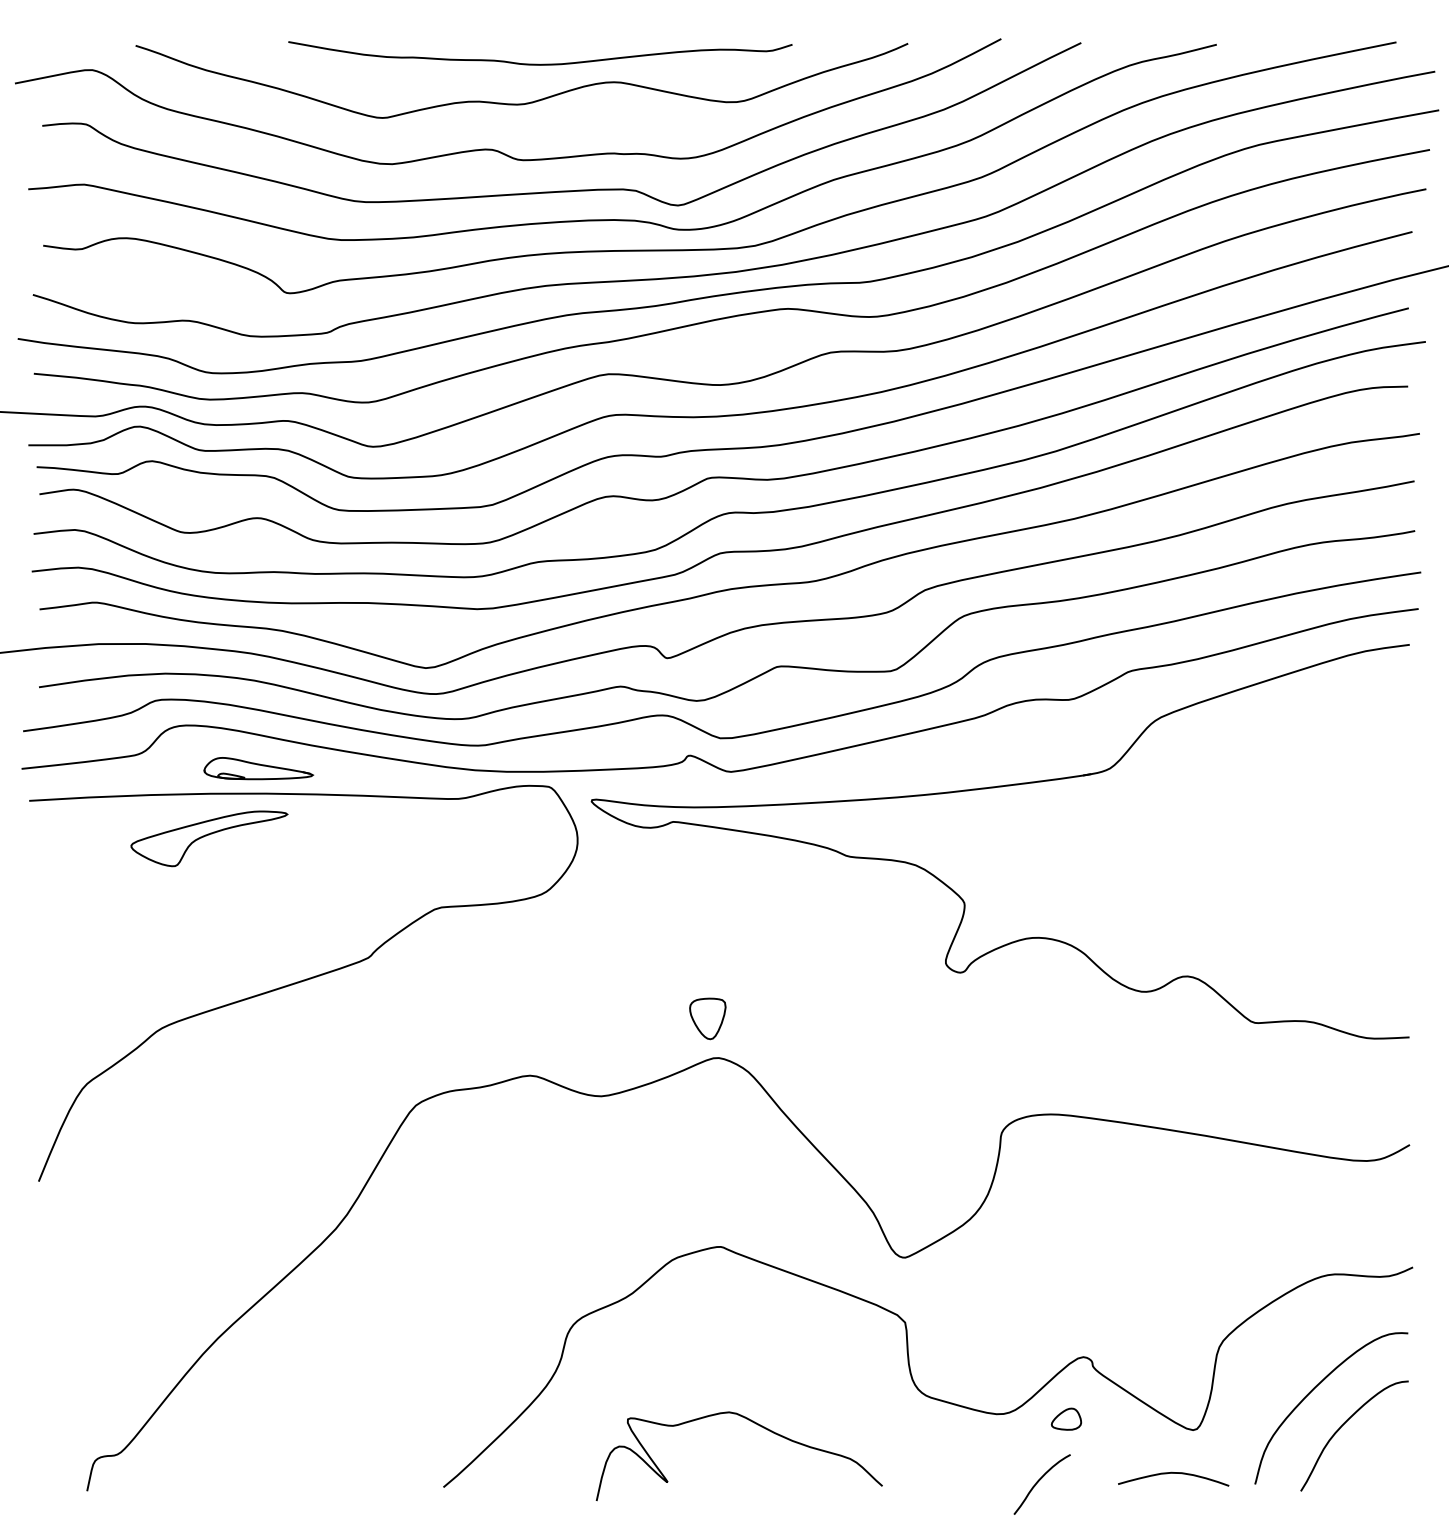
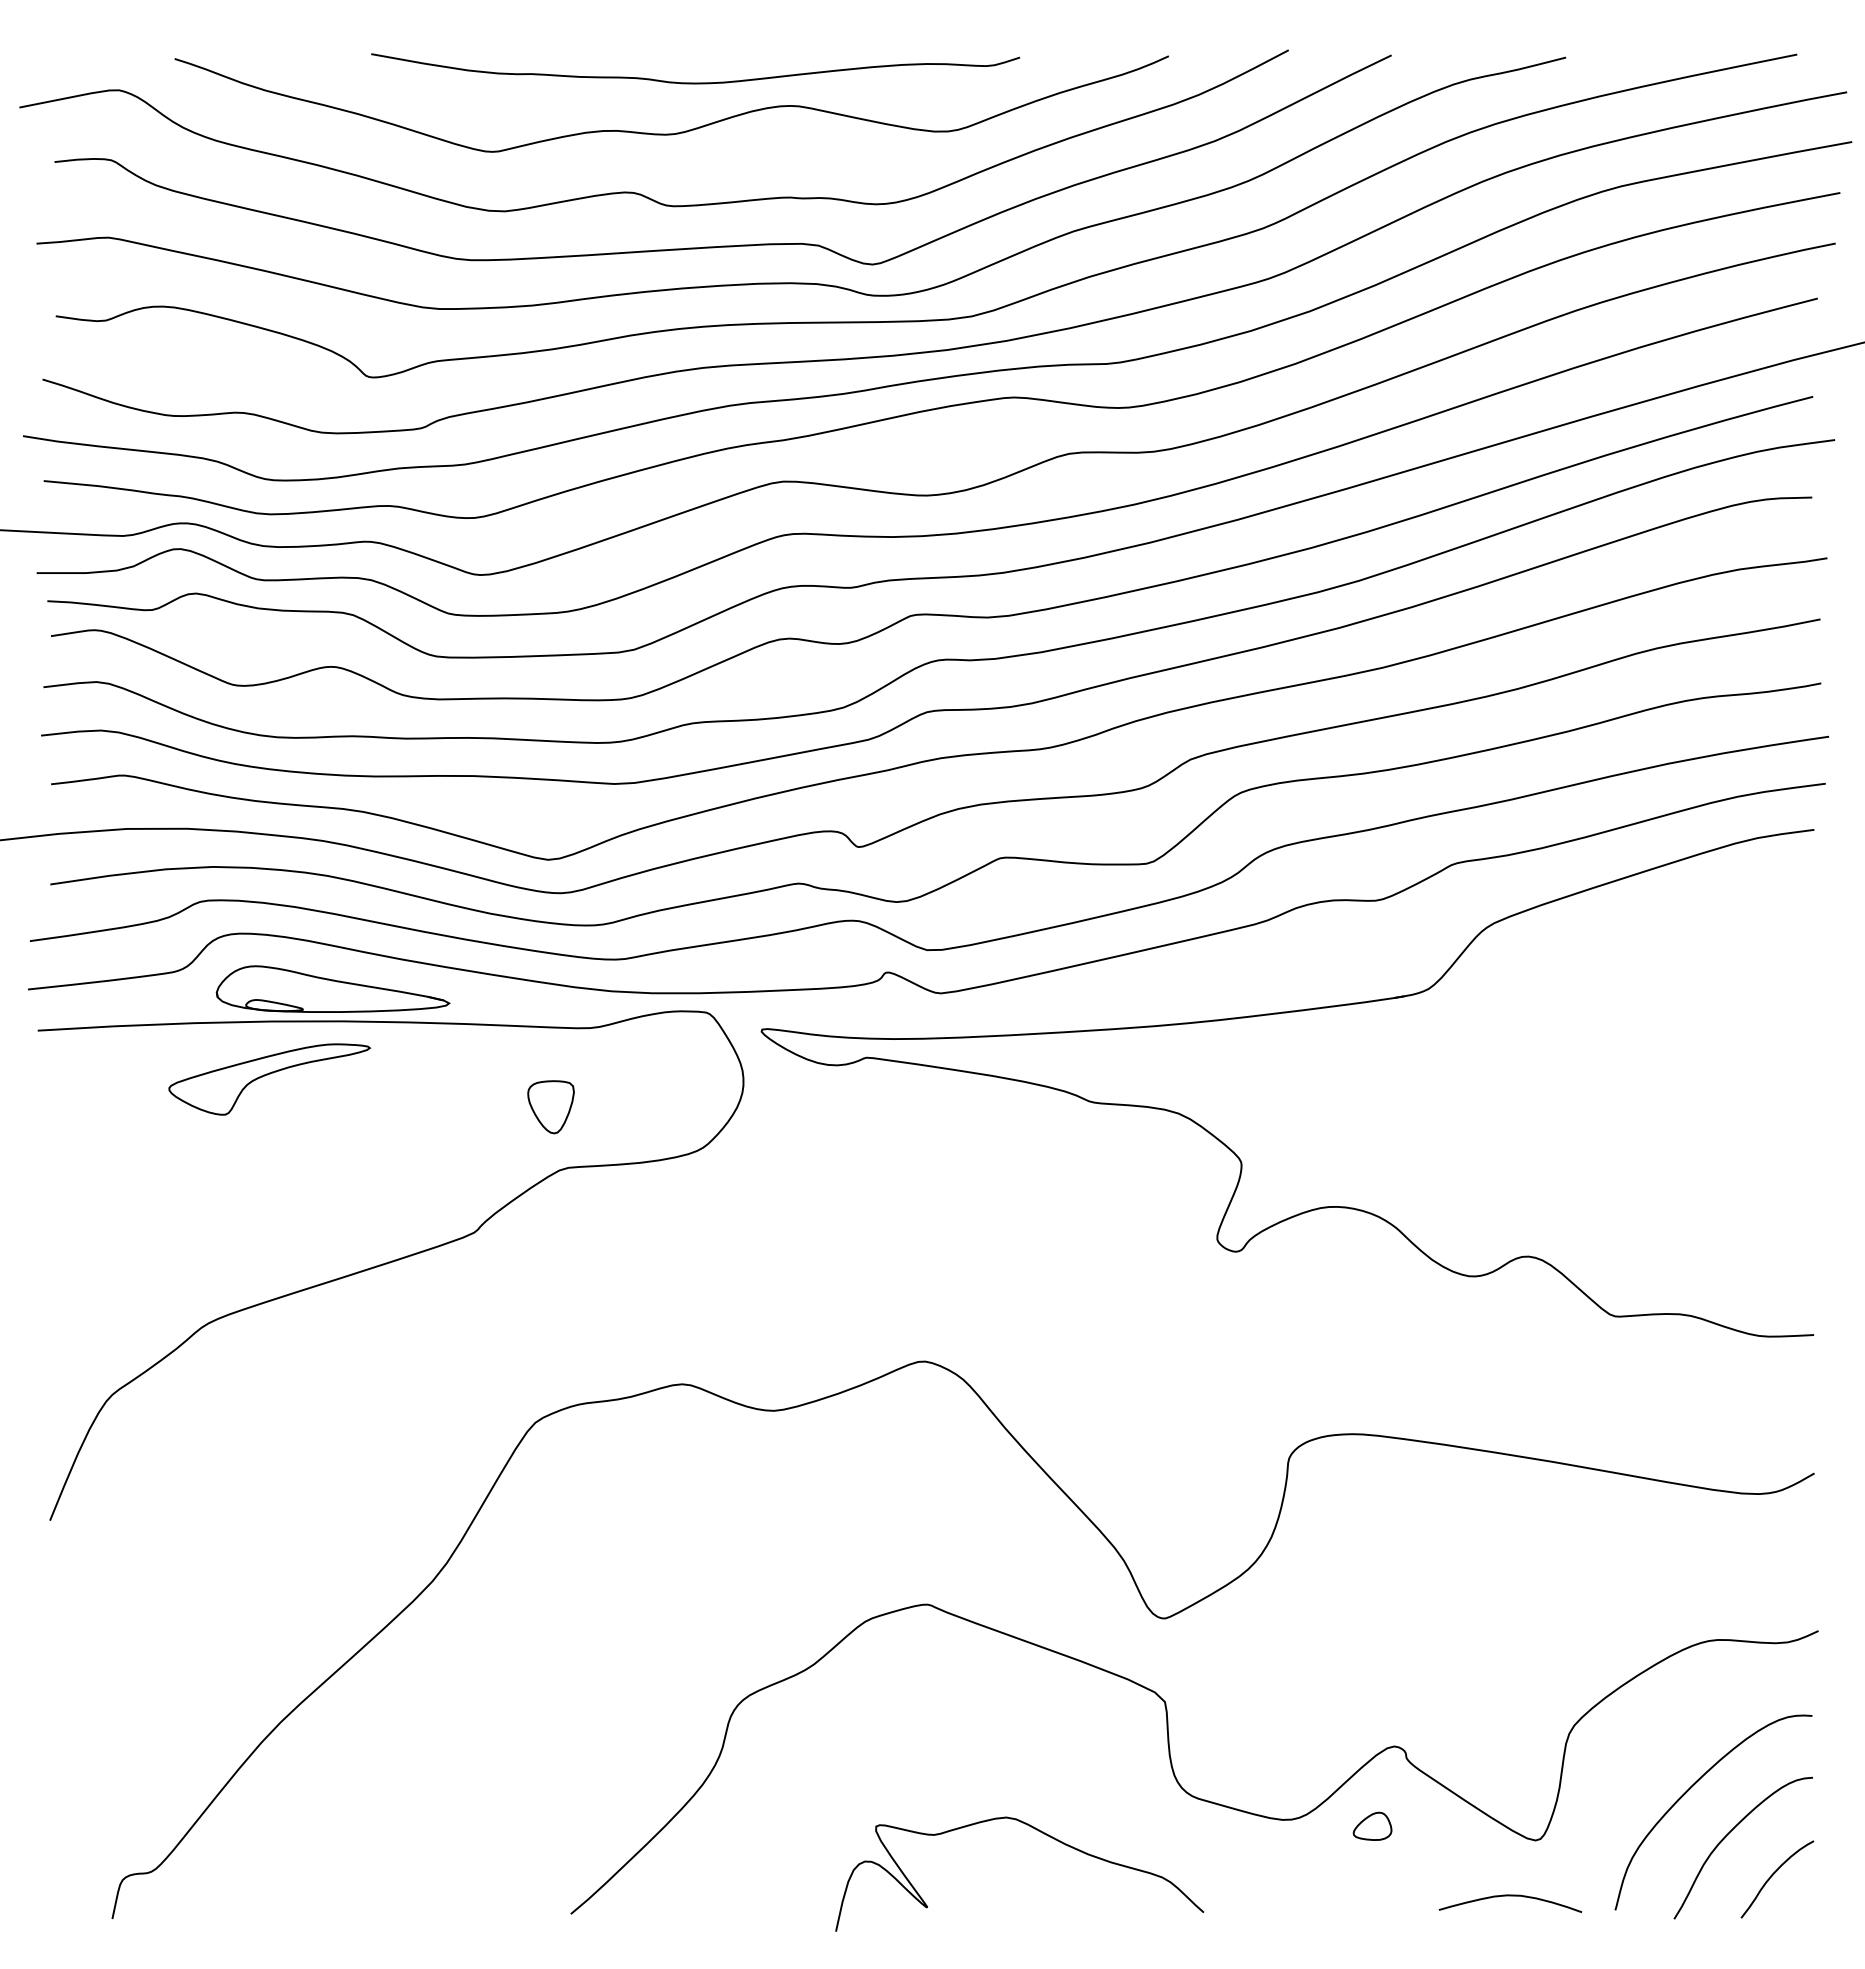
part: (258, 768) -> (332, 988), size x1.67
part: (707, 1019) -> (550, 1107), moved
curve: (755, 1423) -> (1040, 1832), moved
curve: (1039, 1481) -> (1773, 1875), moved

